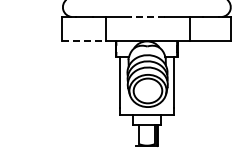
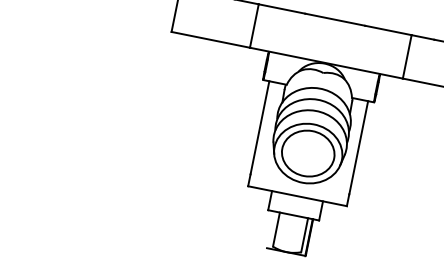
line: (147, 16) -> (334, 18), dashed -> solid
line: (84, 40) -> (211, 39), dashed -> solid

